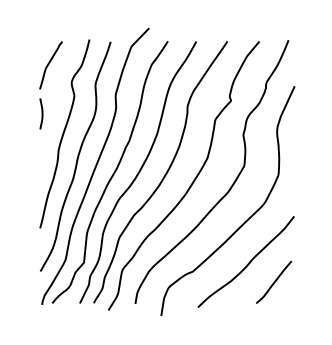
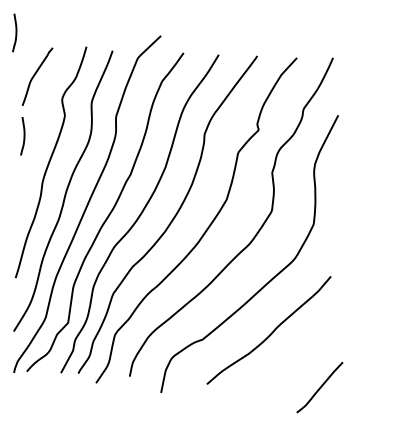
curve: (31, 30) -> (15, 32), added
curve: (274, 281) -> (320, 386), moved

